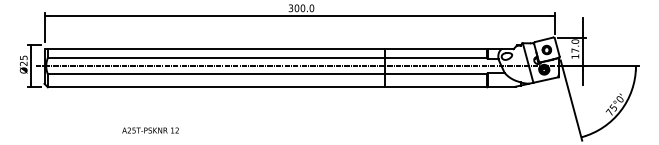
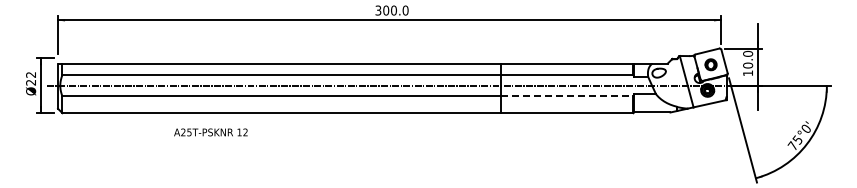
text: (575, 50) -> (748, 65), 17.0 -> 10.0
text: (24, 57) -> (31, 74), Ø25 -> Ø22
line: (436, 74) -> (567, 96), solid -> dashed
text: (150, 130) -> (210, 132), moved

